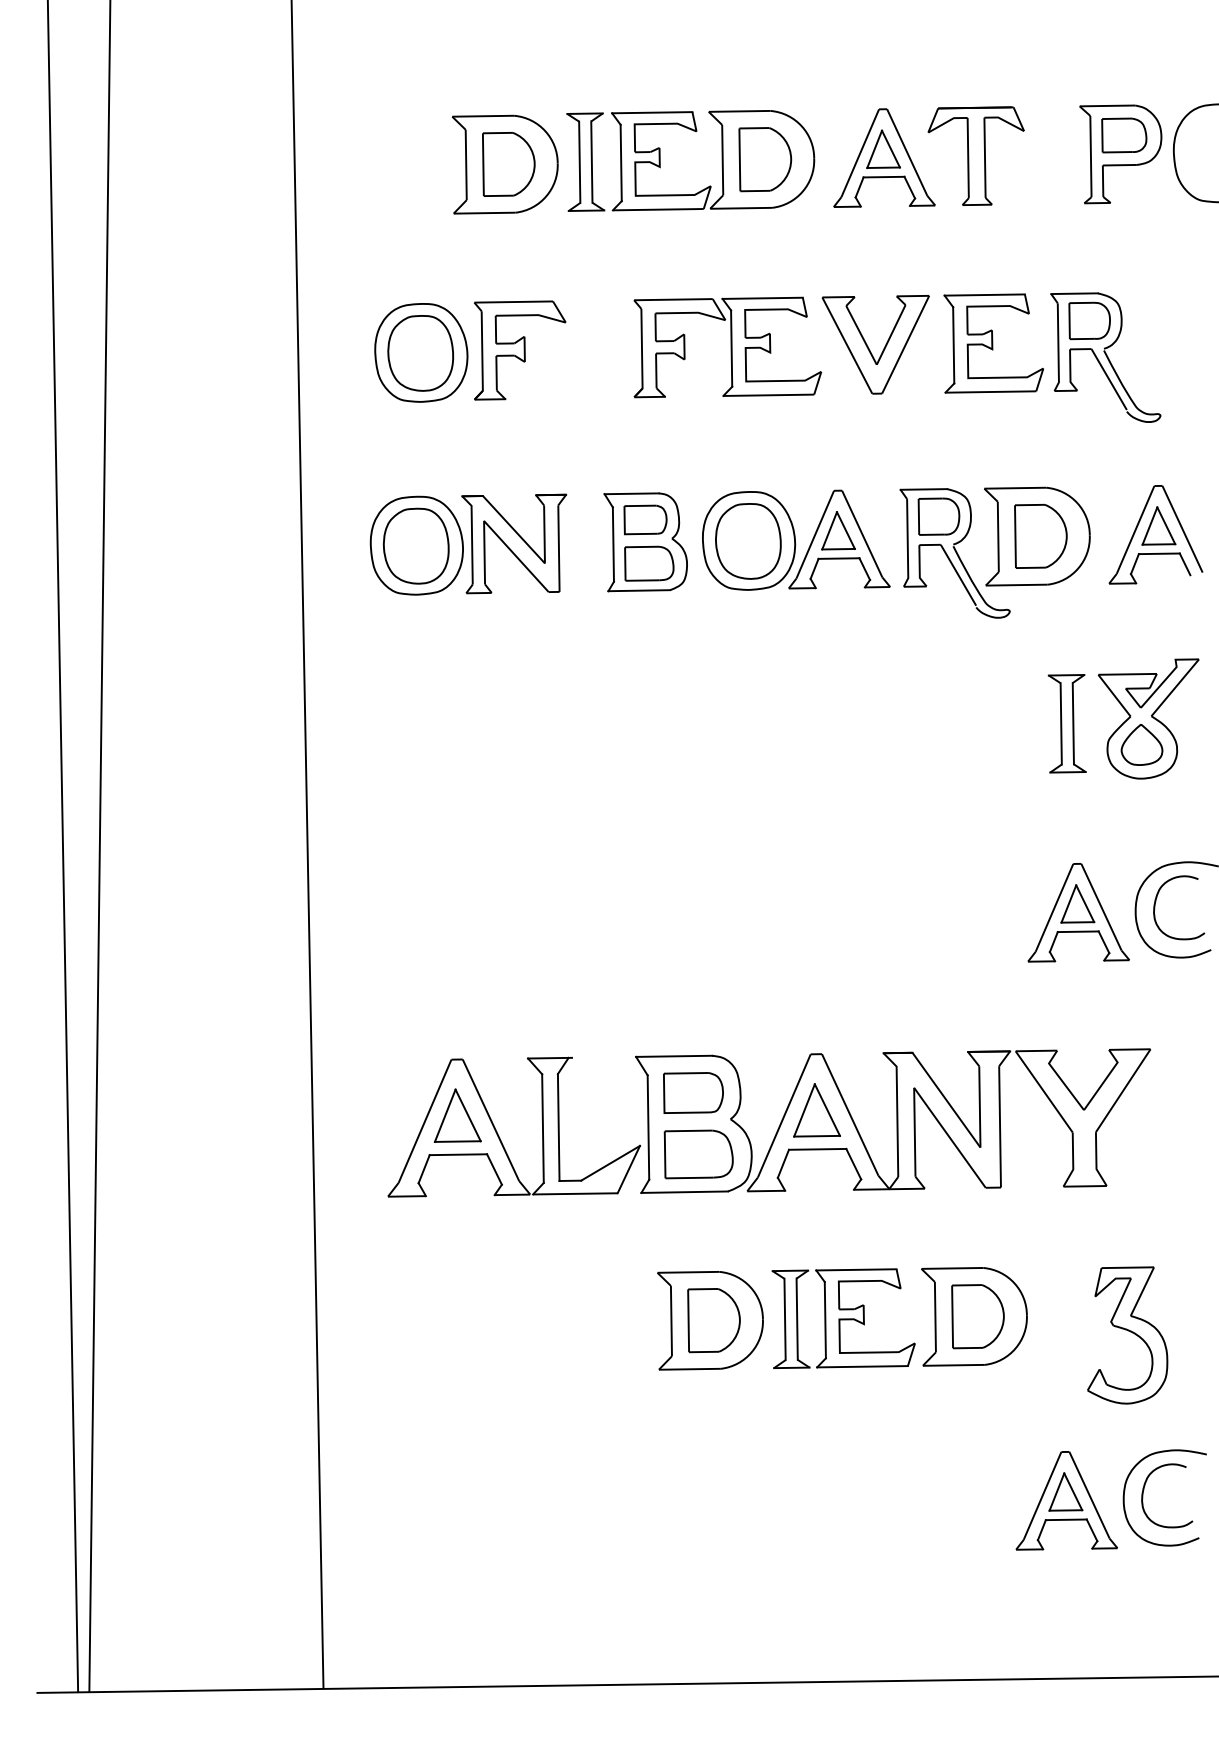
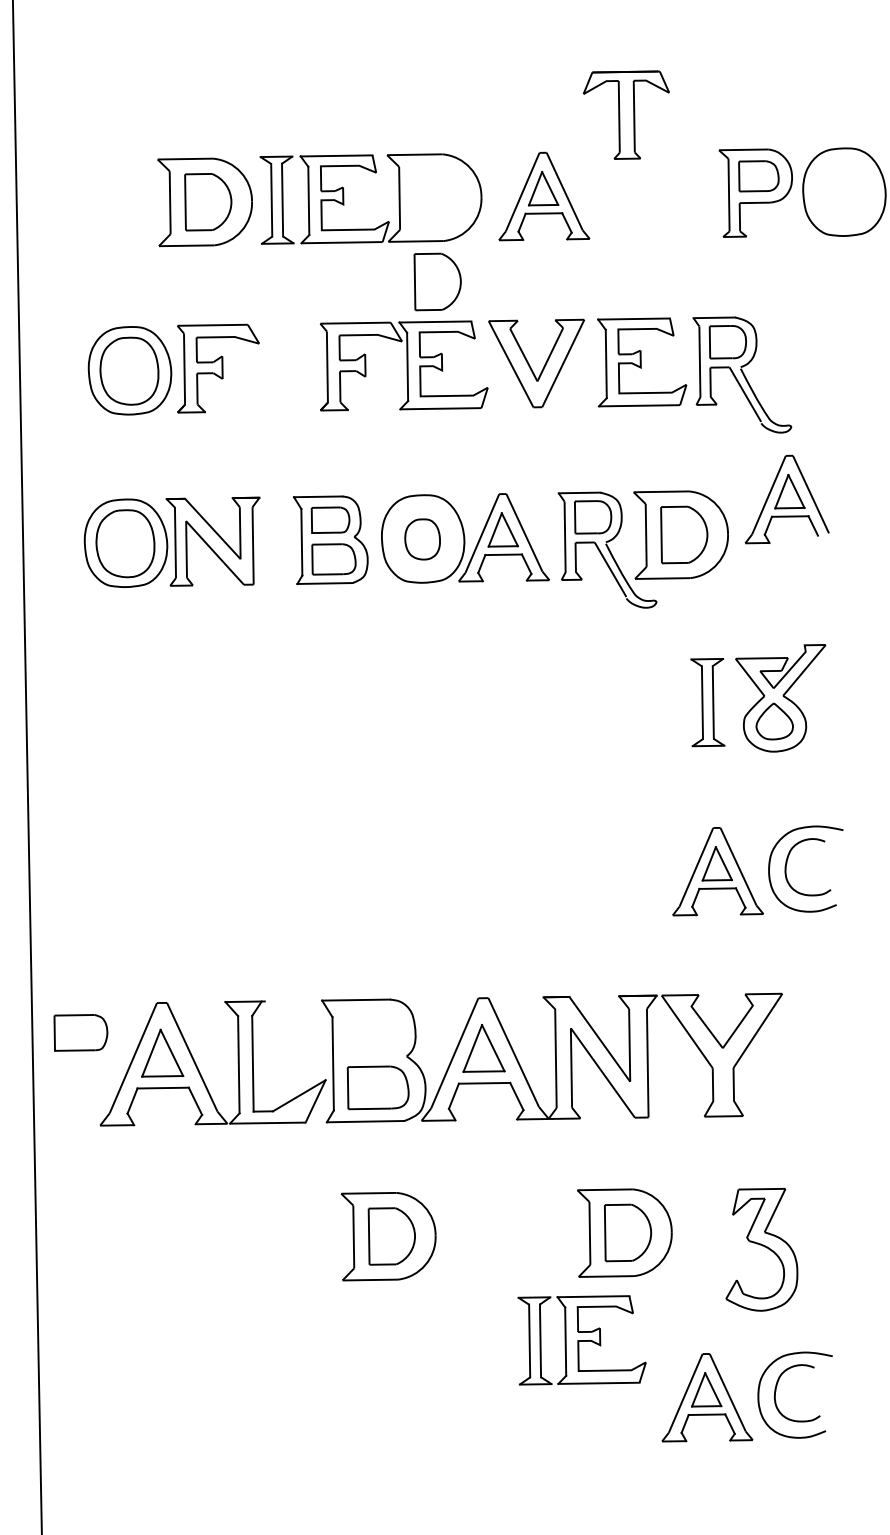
part: (975, 155) -> (625, 114), moved
part: (765, 159) -> (437, 281), moved
part: (1155, 534) -> (786, 499), moved
part: (748, 541) -> (422, 539), size x0.6
part: (693, 1092) -> (80, 1032), moved
part: (843, 1318) -> (581, 1340), moved

